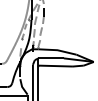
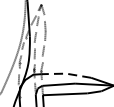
line: (57, 50) -> (66, 74), solid -> dashed

